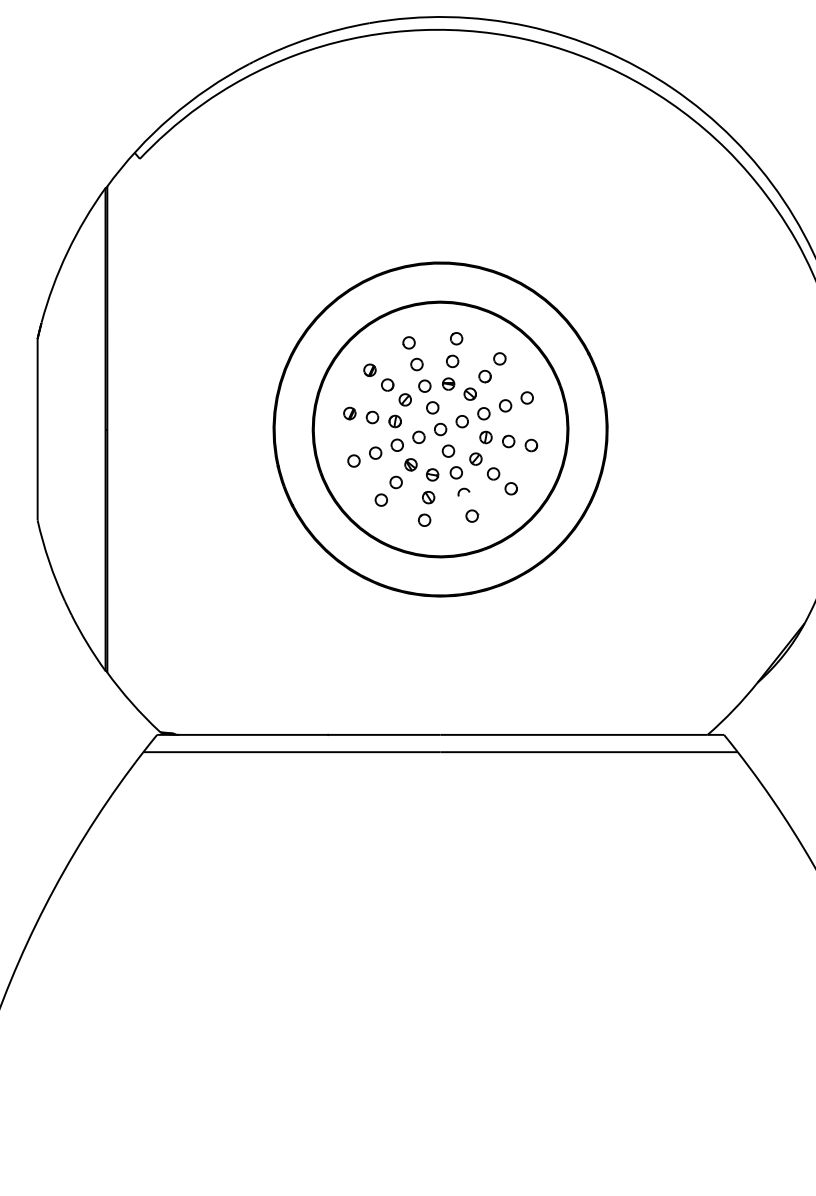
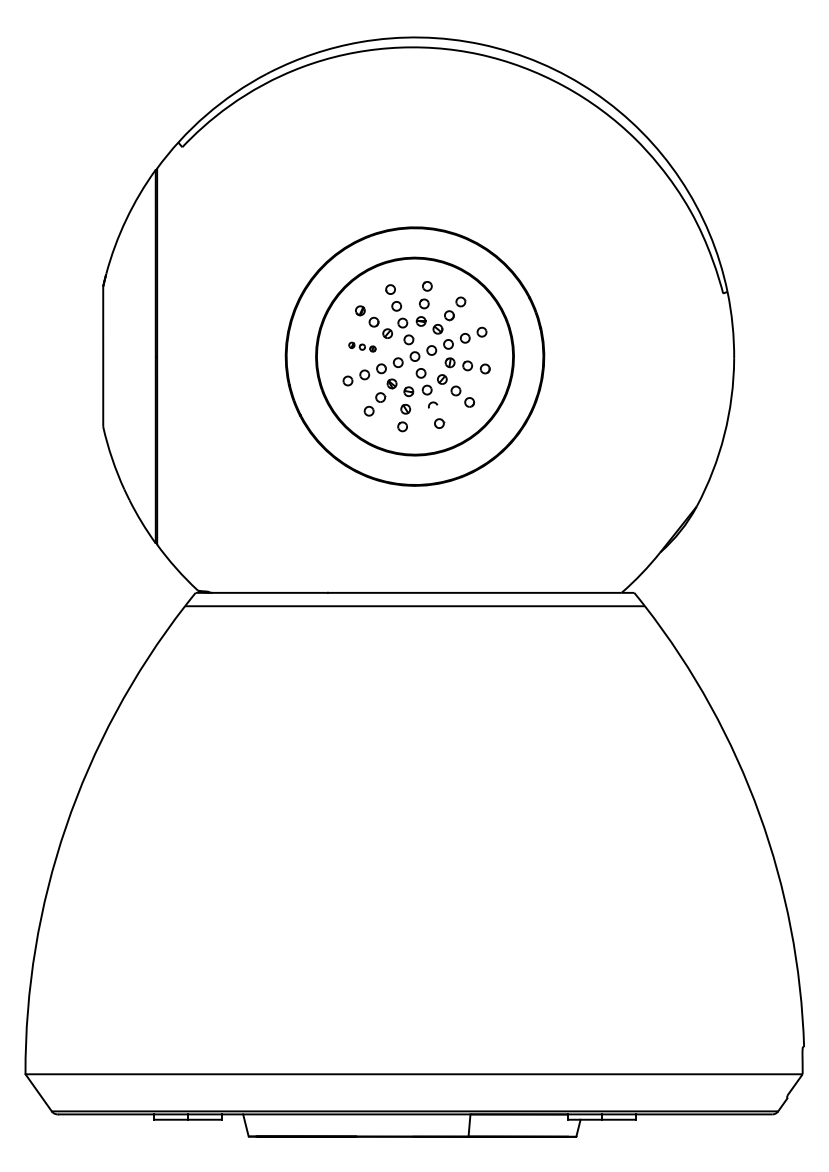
part: (372, 416) -> (362, 346), size x0.6

